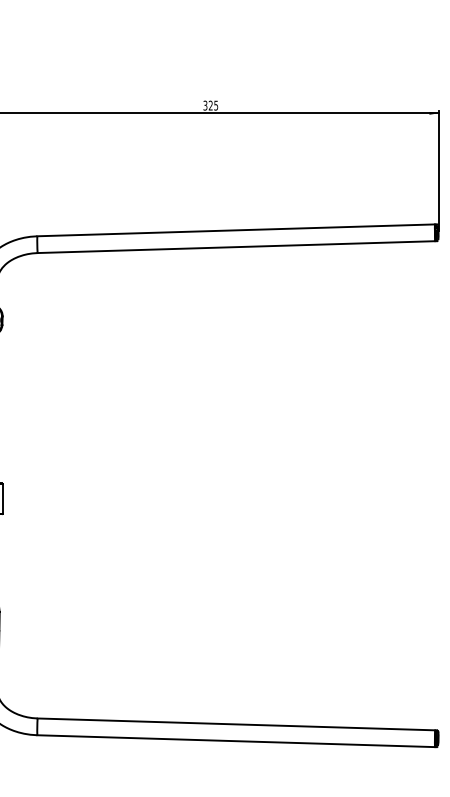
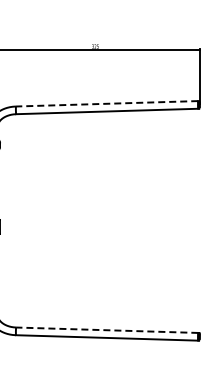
line: (234, 229) -> (106, 103), solid -> dashed
line: (234, 724) -> (106, 330), solid -> dashed

